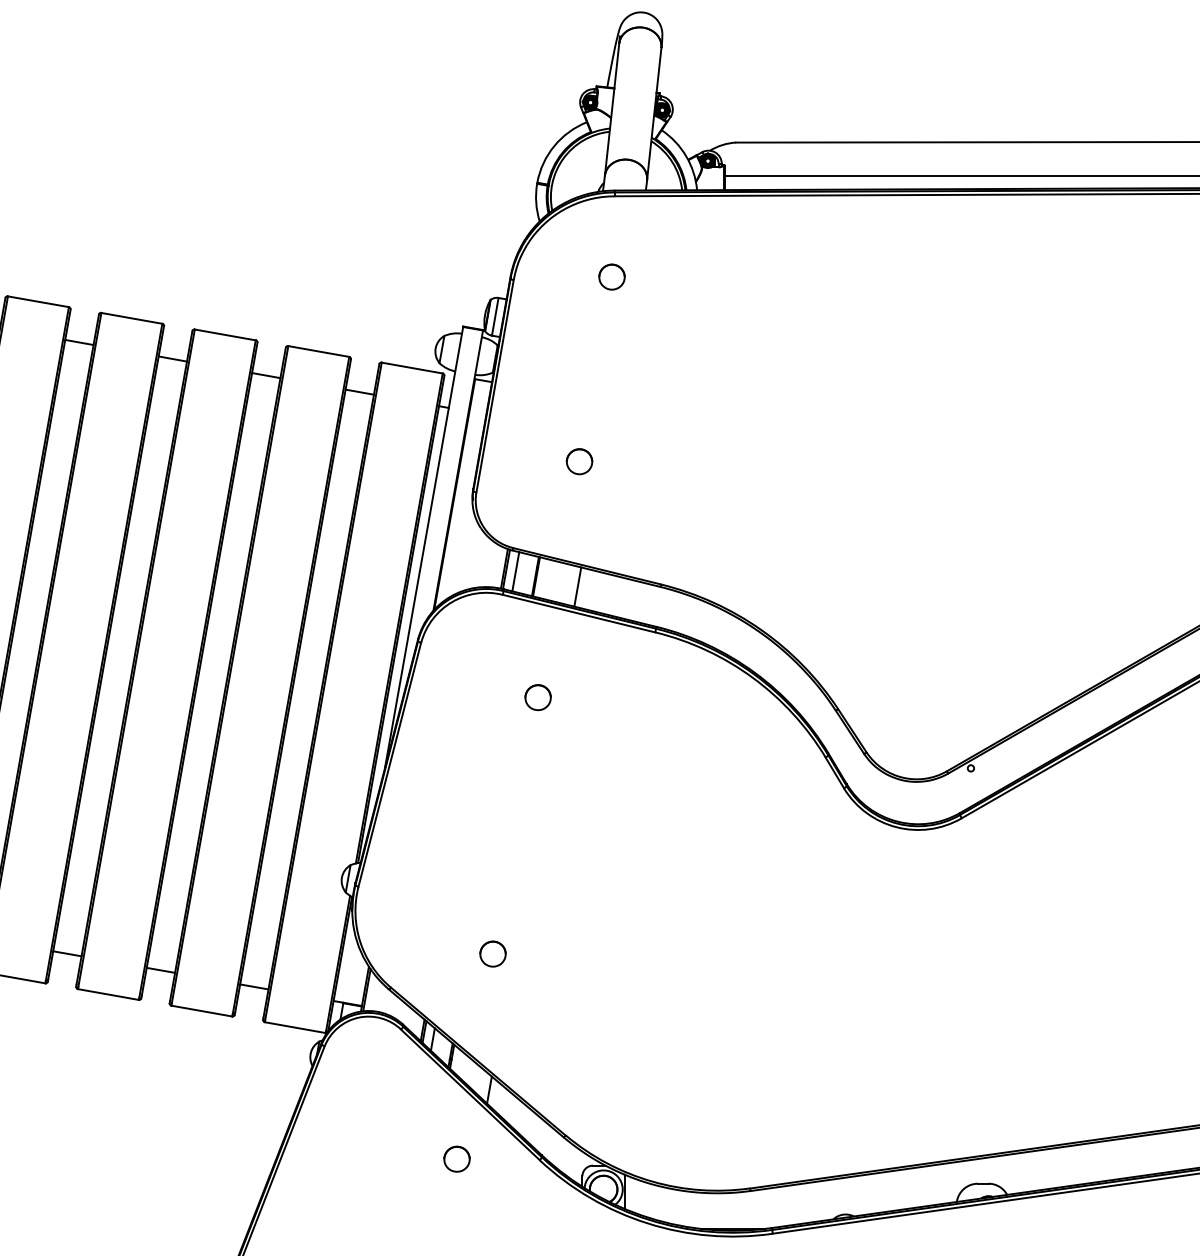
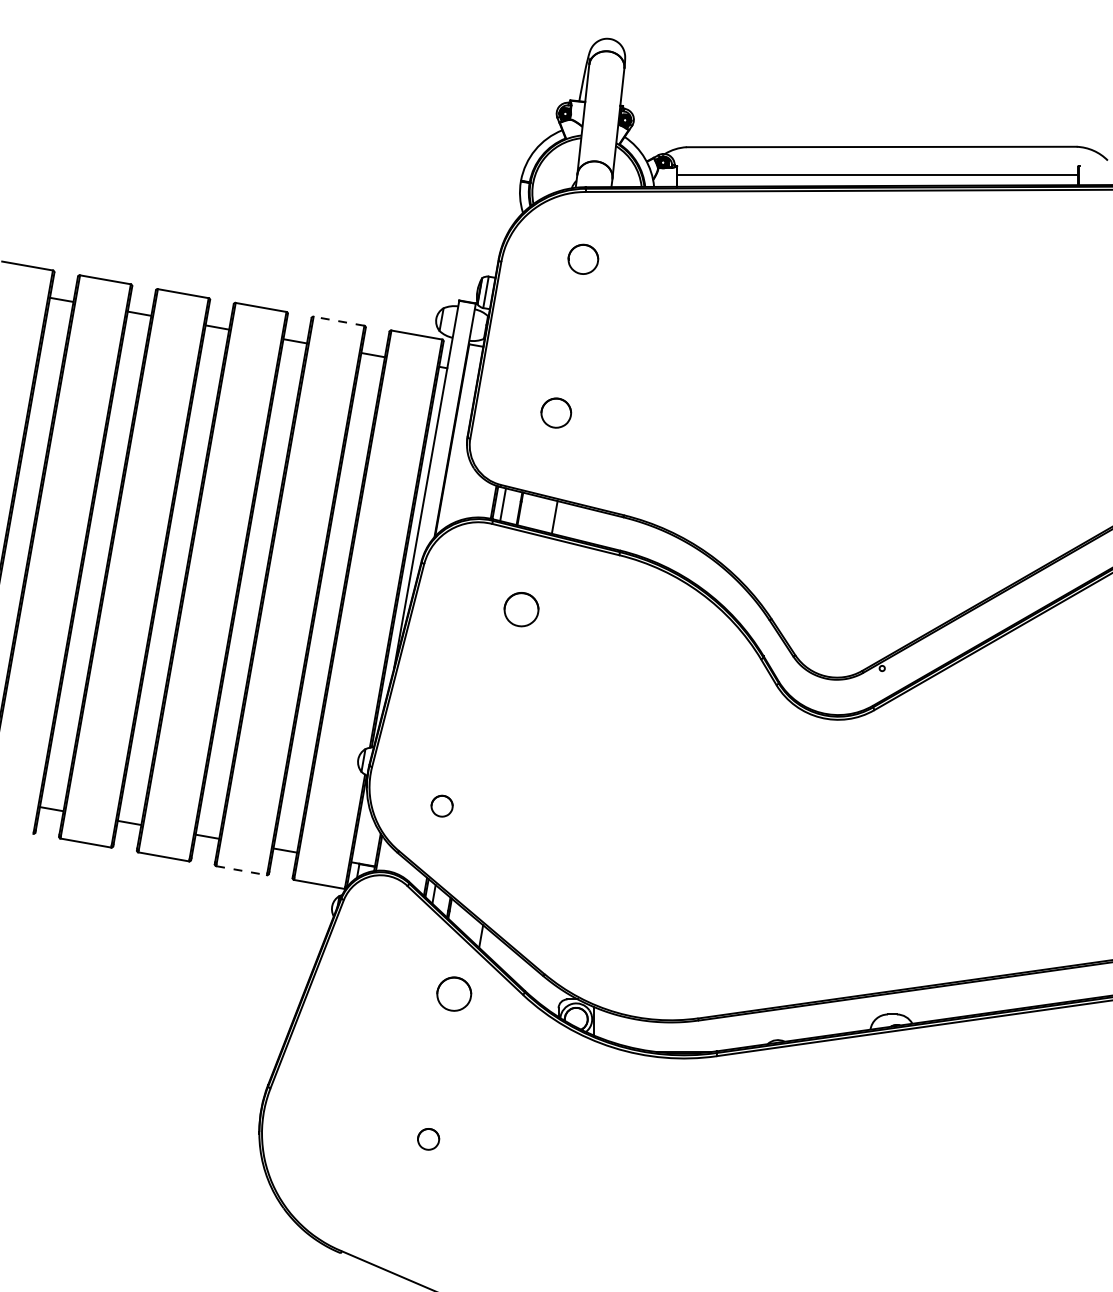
part: (611, 276) -> (582, 258), size x1.4
line: (319, 351) -> (339, 321), solid -> dashed
part: (578, 461) -> (555, 412), size x1.4
part: (537, 697) -> (521, 609), size x1.6
part: (492, 953) -> (441, 805), moved
line: (201, 1010) -> (241, 870), solid -> dashed
part: (456, 1158) -> (453, 993), size x1.6

